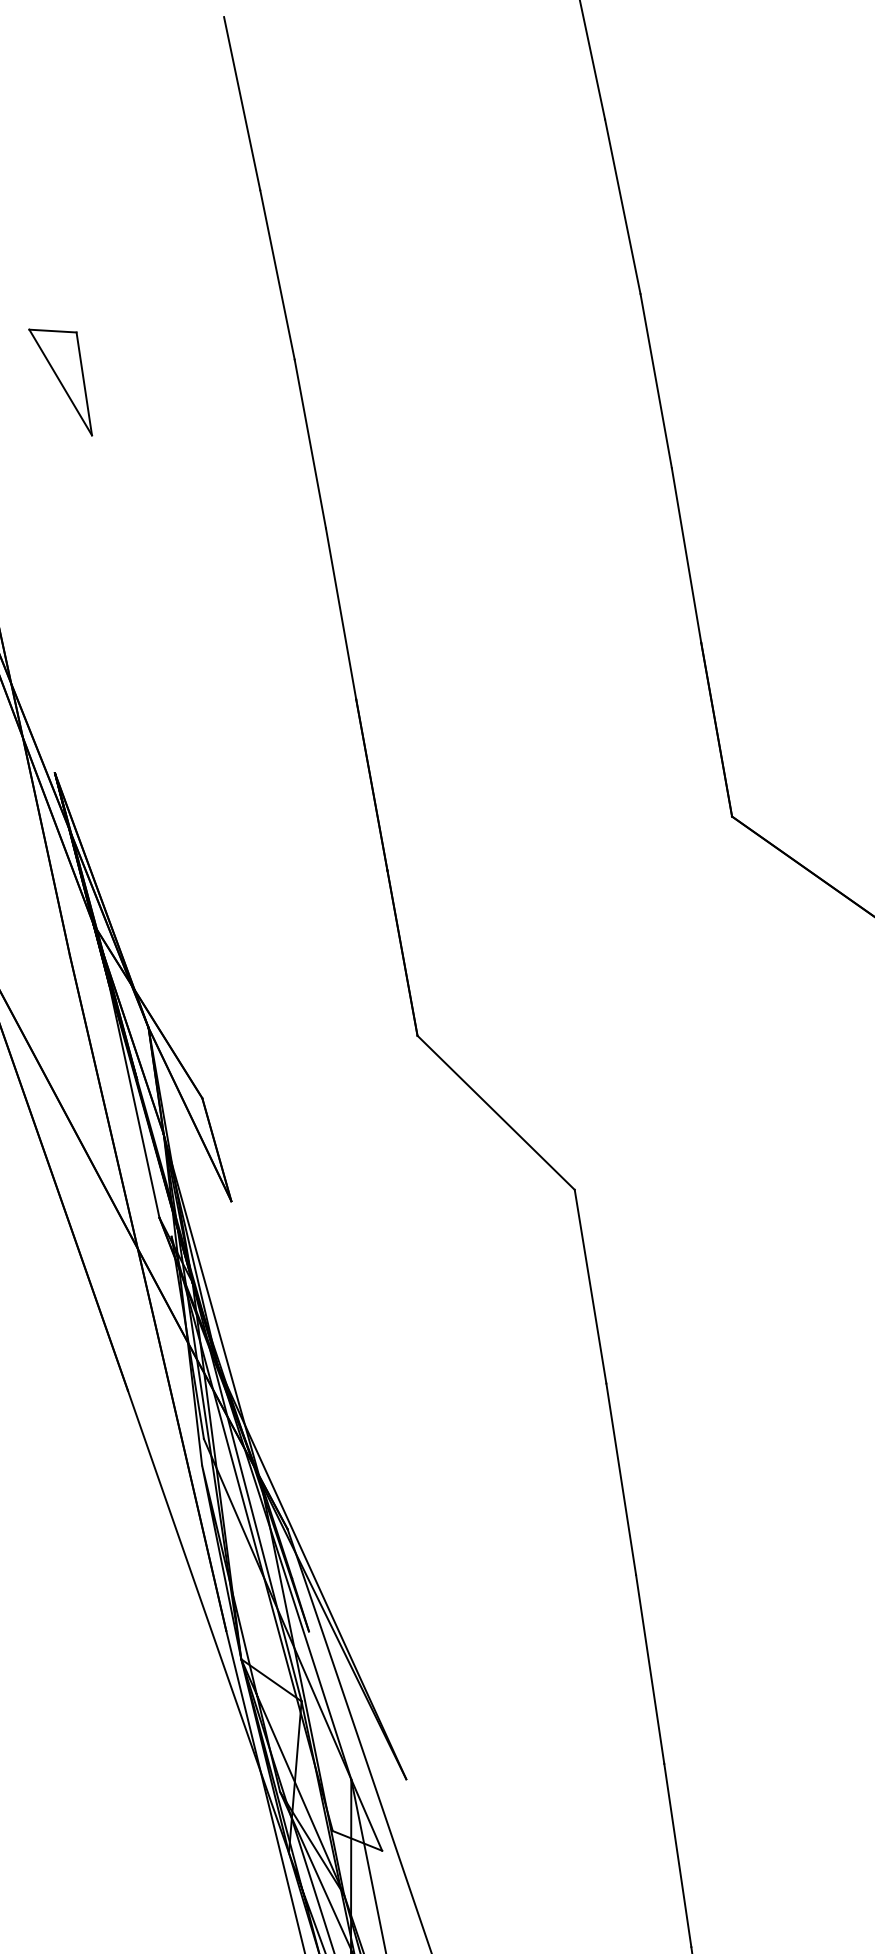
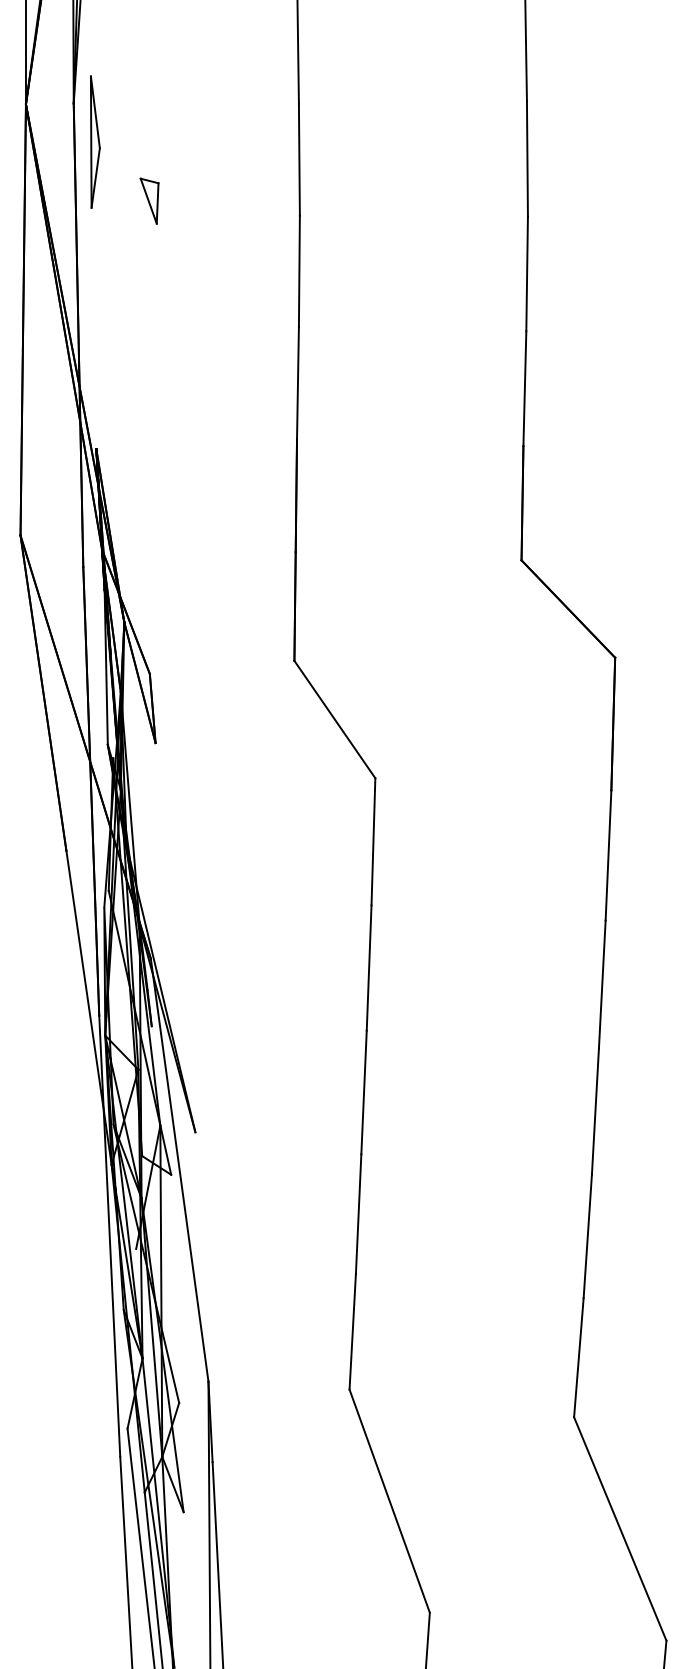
part: (62, 380) -> (149, 200), size x0.6

